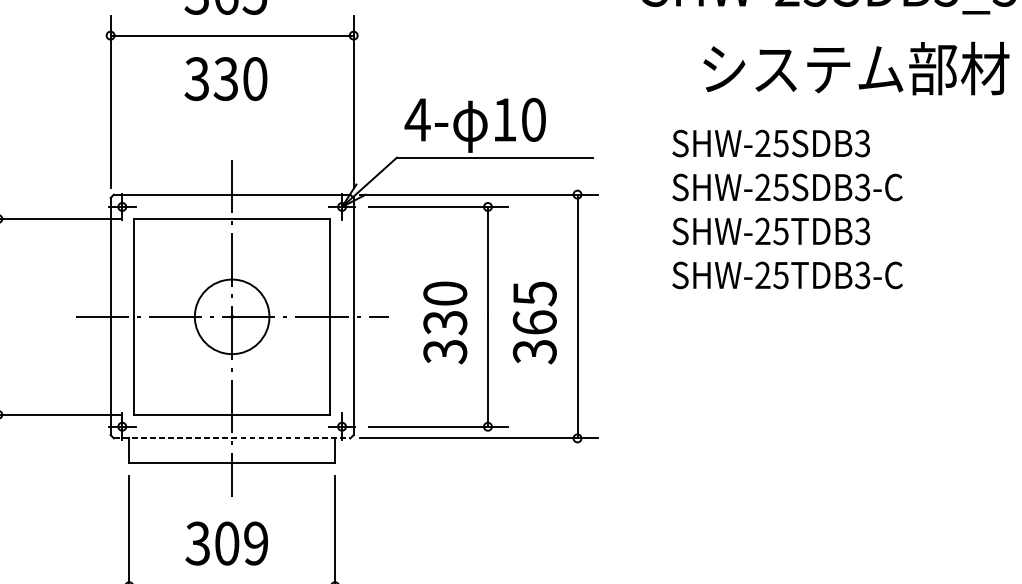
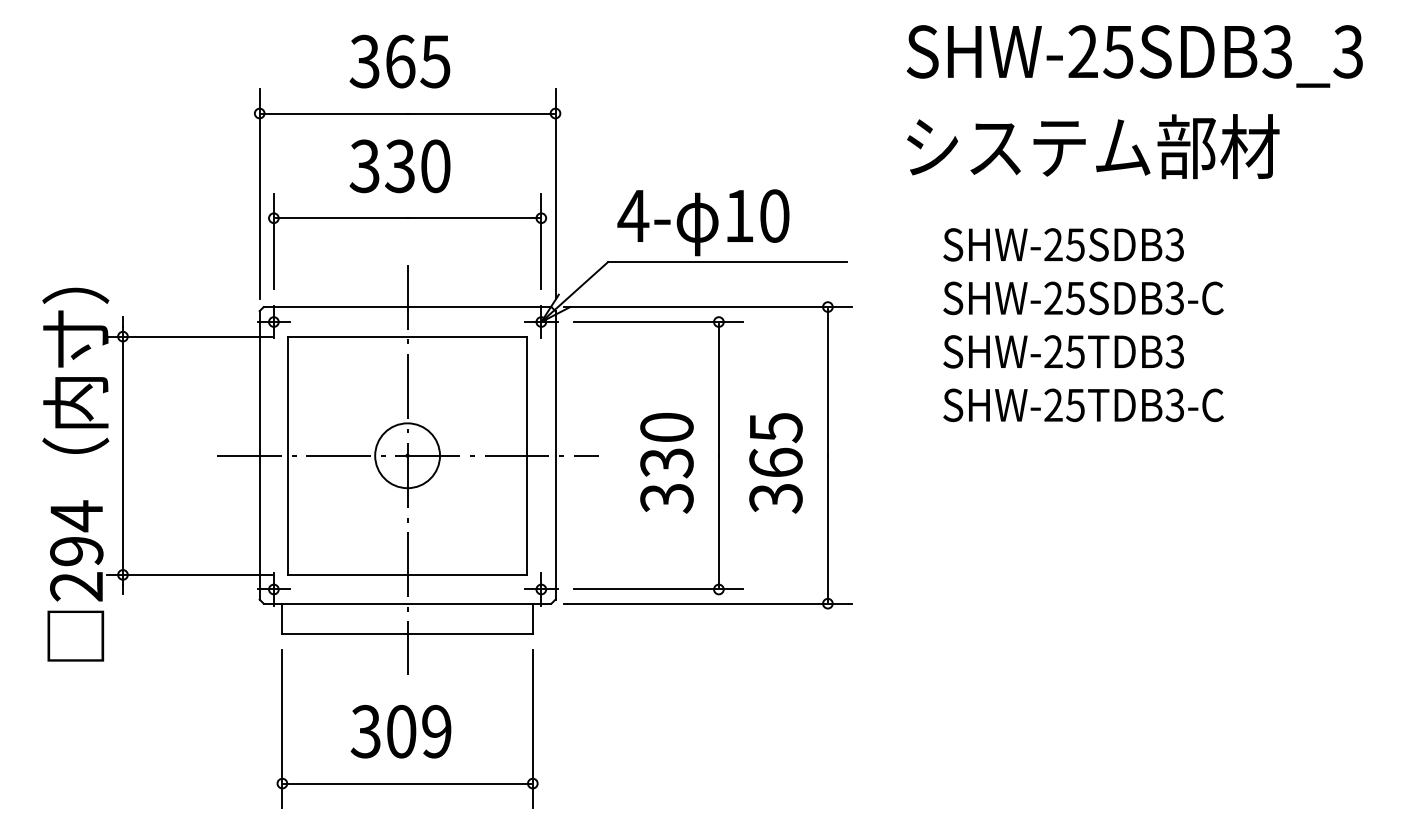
text: (856, 68) -> (1093, 146), moved
part: (232, 121) -> (407, 218), added
circle: (232, 316) -> (407, 455), size x0.71
line: (232, 438) -> (407, 603), dashed -> solid

